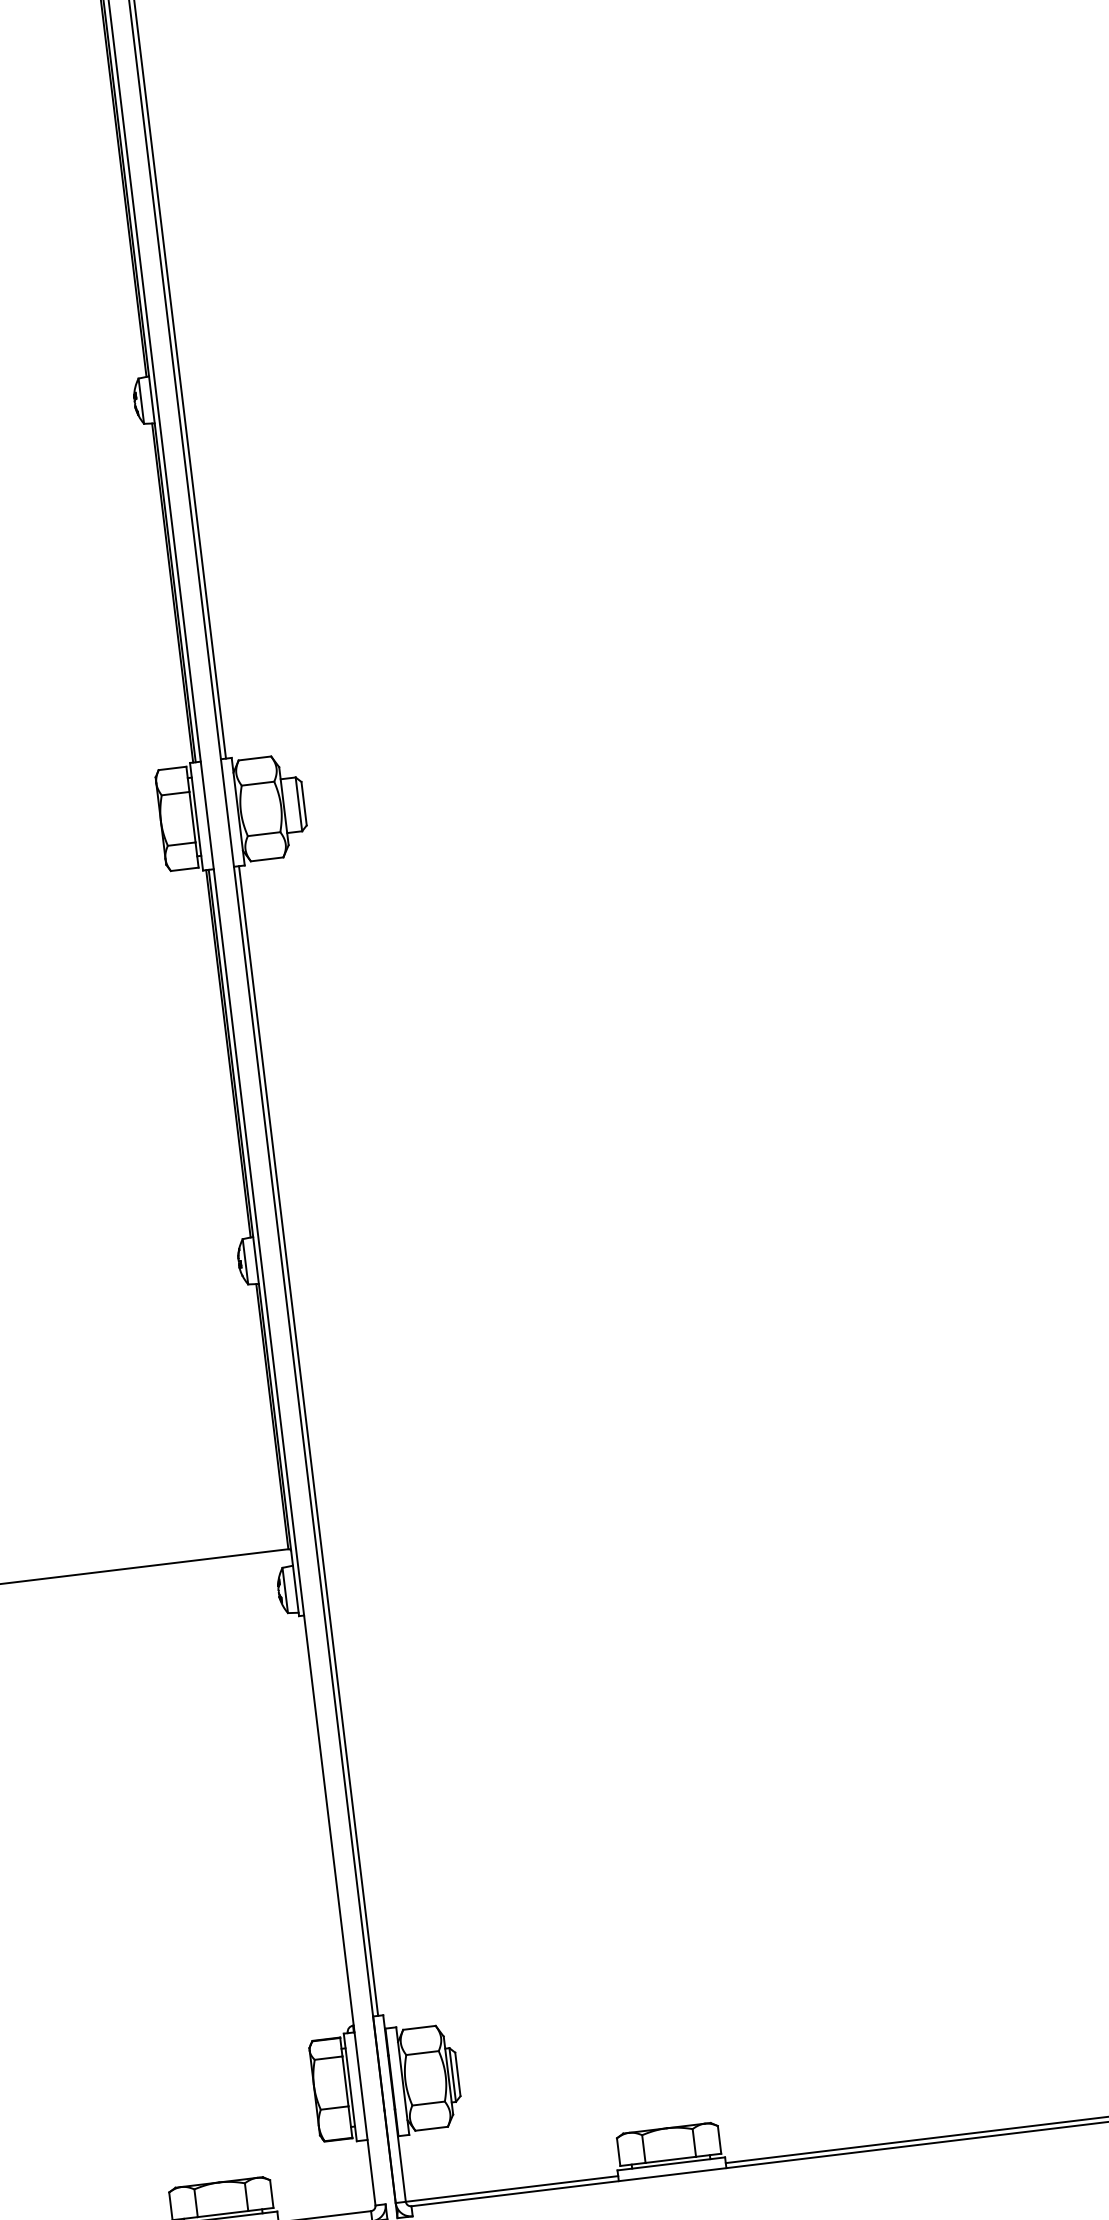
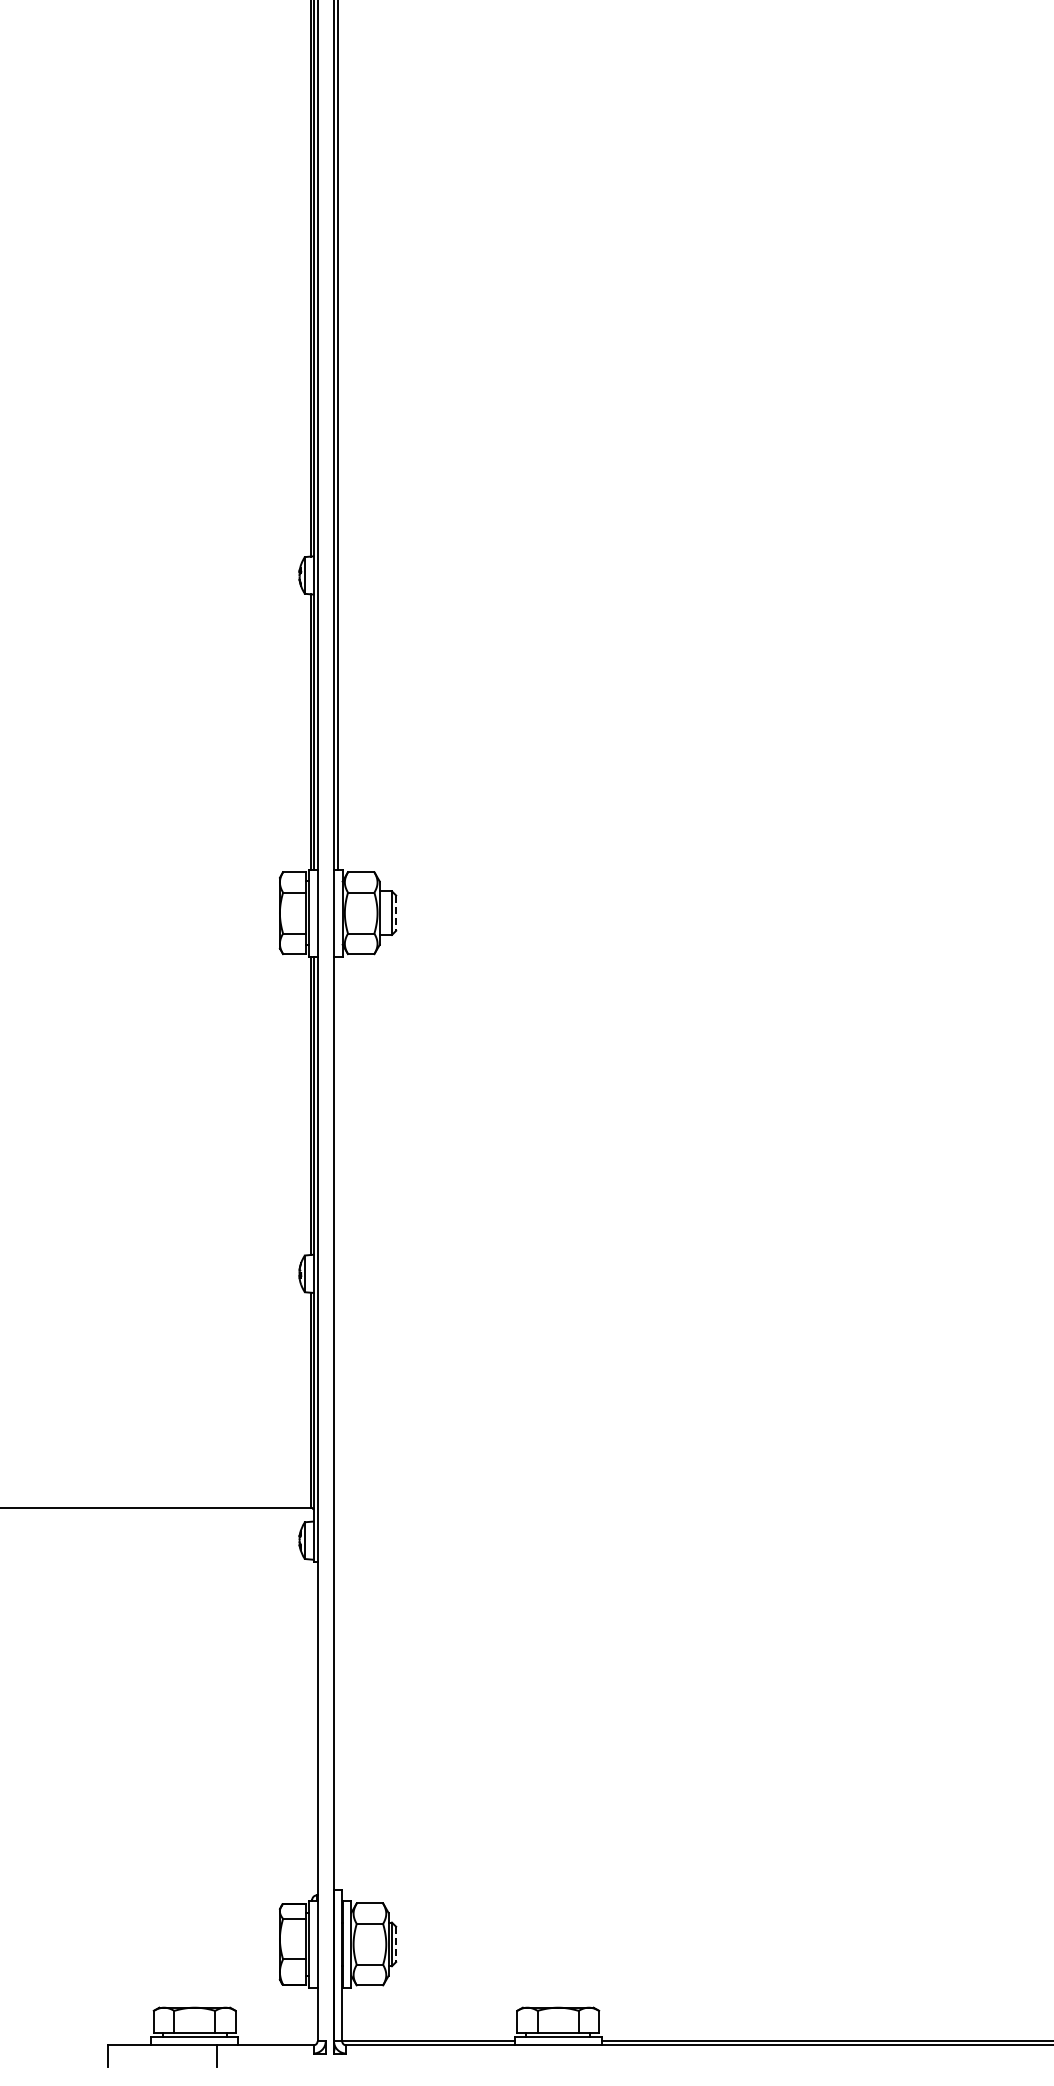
line: (304, 804) -> (396, 913), solid -> dashed
line: (309, 1439) -> (338, 1422), removed
line: (458, 2074) -> (396, 1944), solid -> dashed

